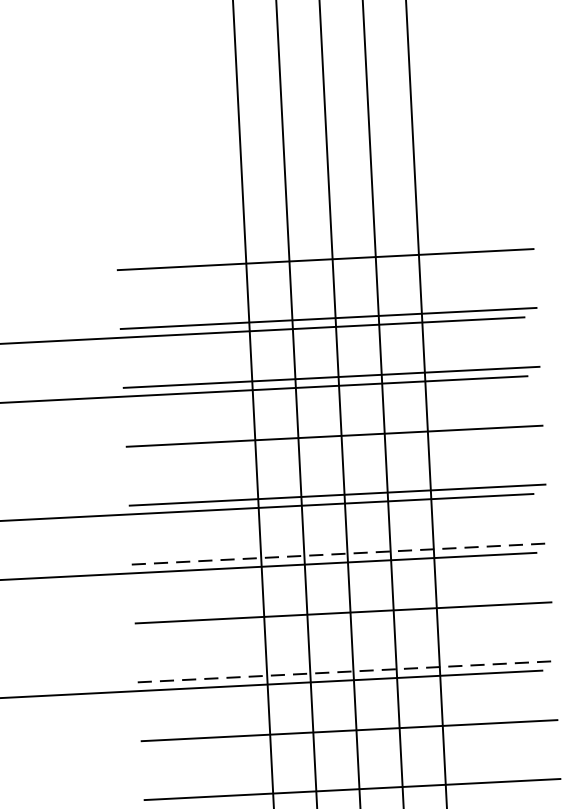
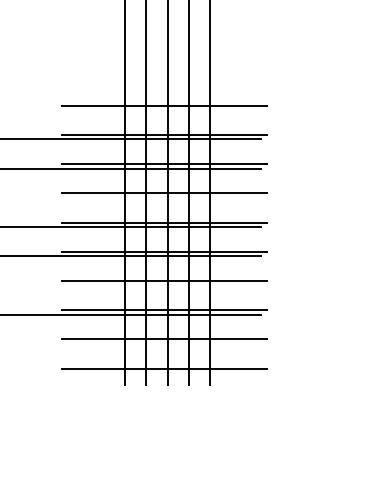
line: (341, 553) -> (164, 251), dashed -> solid
line: (347, 672) -> (164, 310), dashed -> solid

